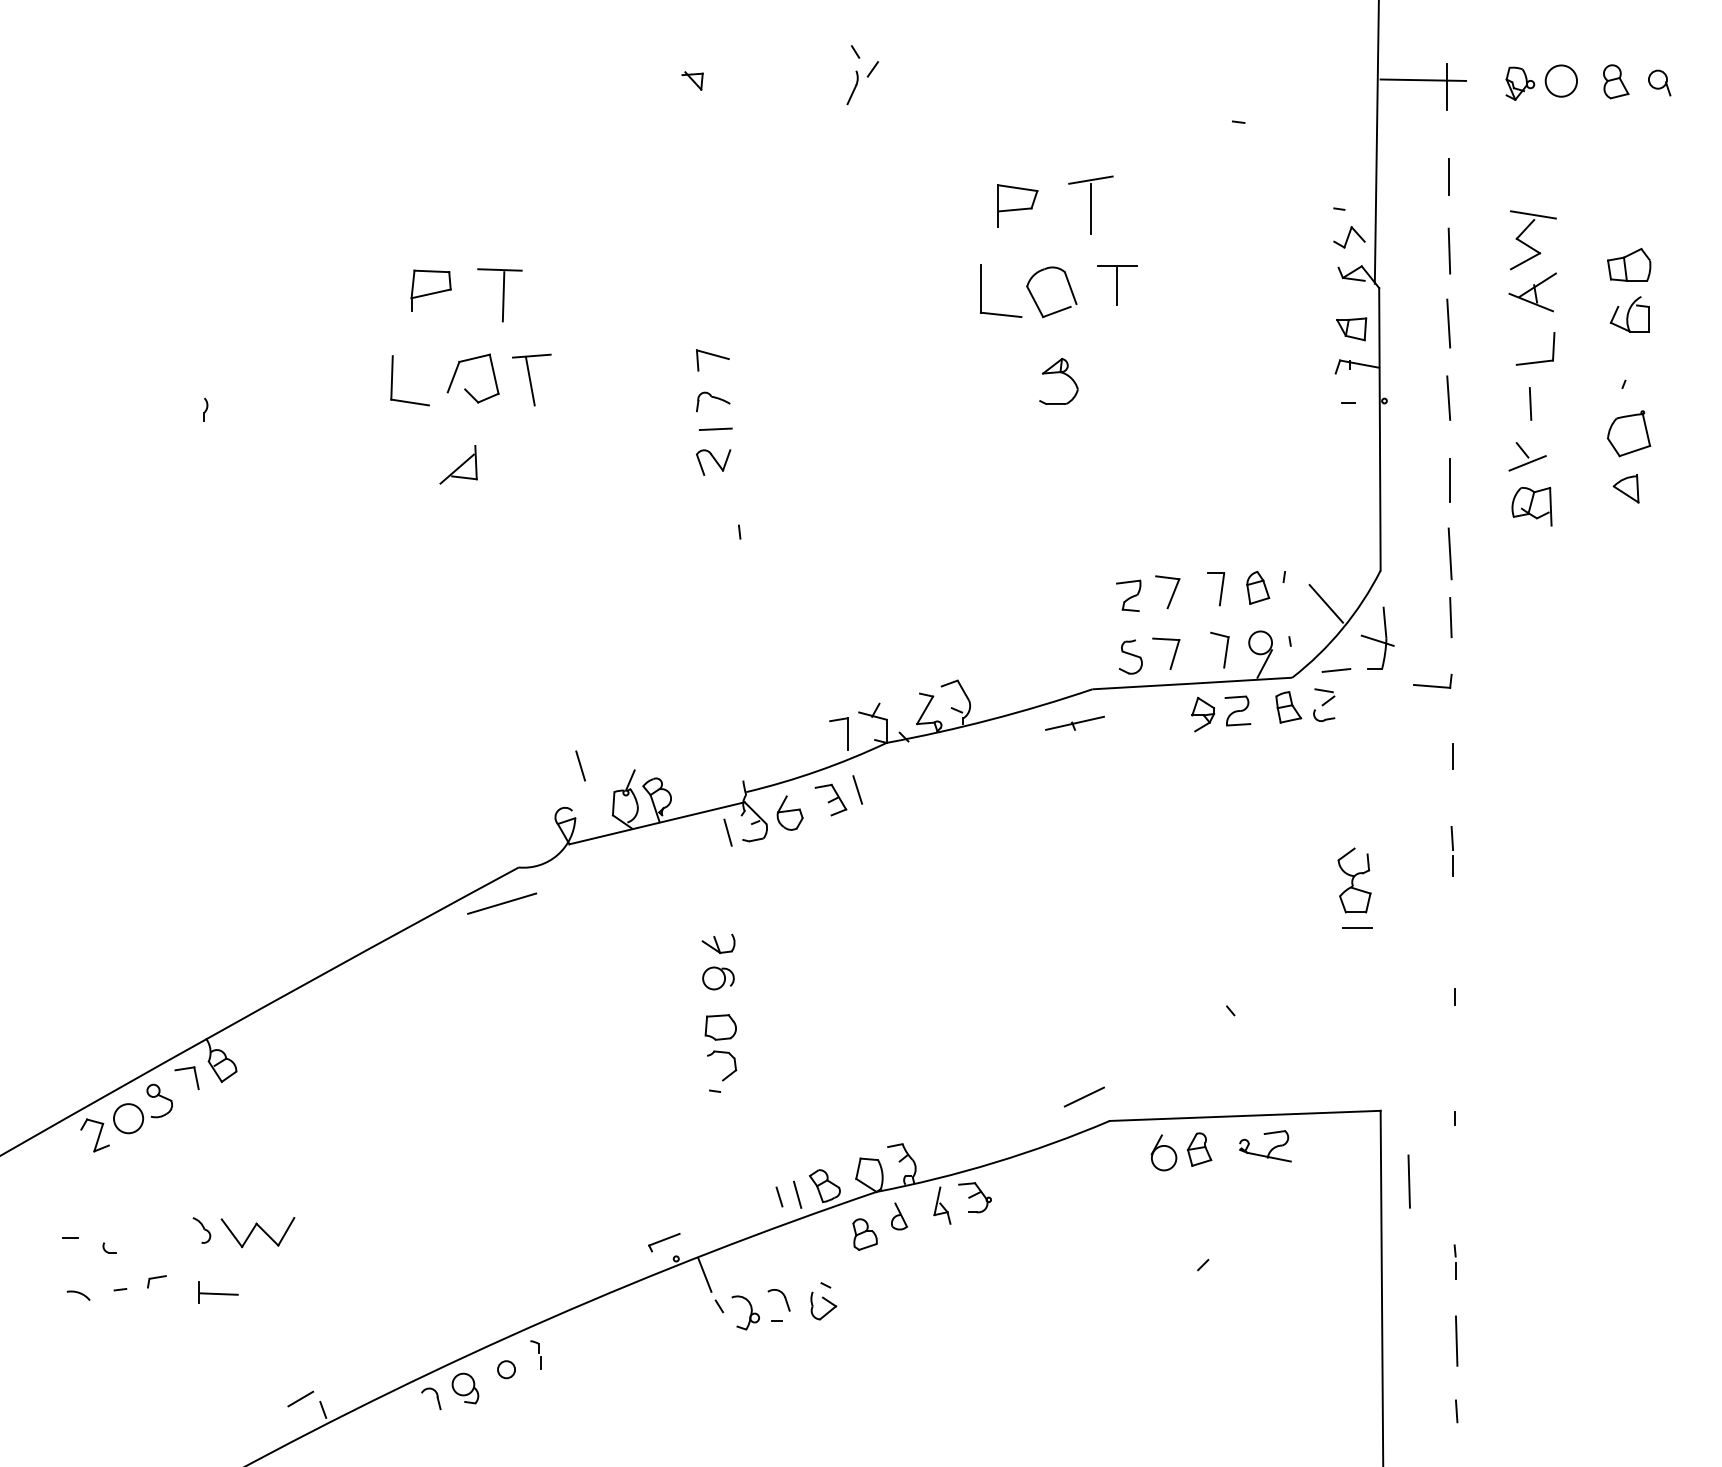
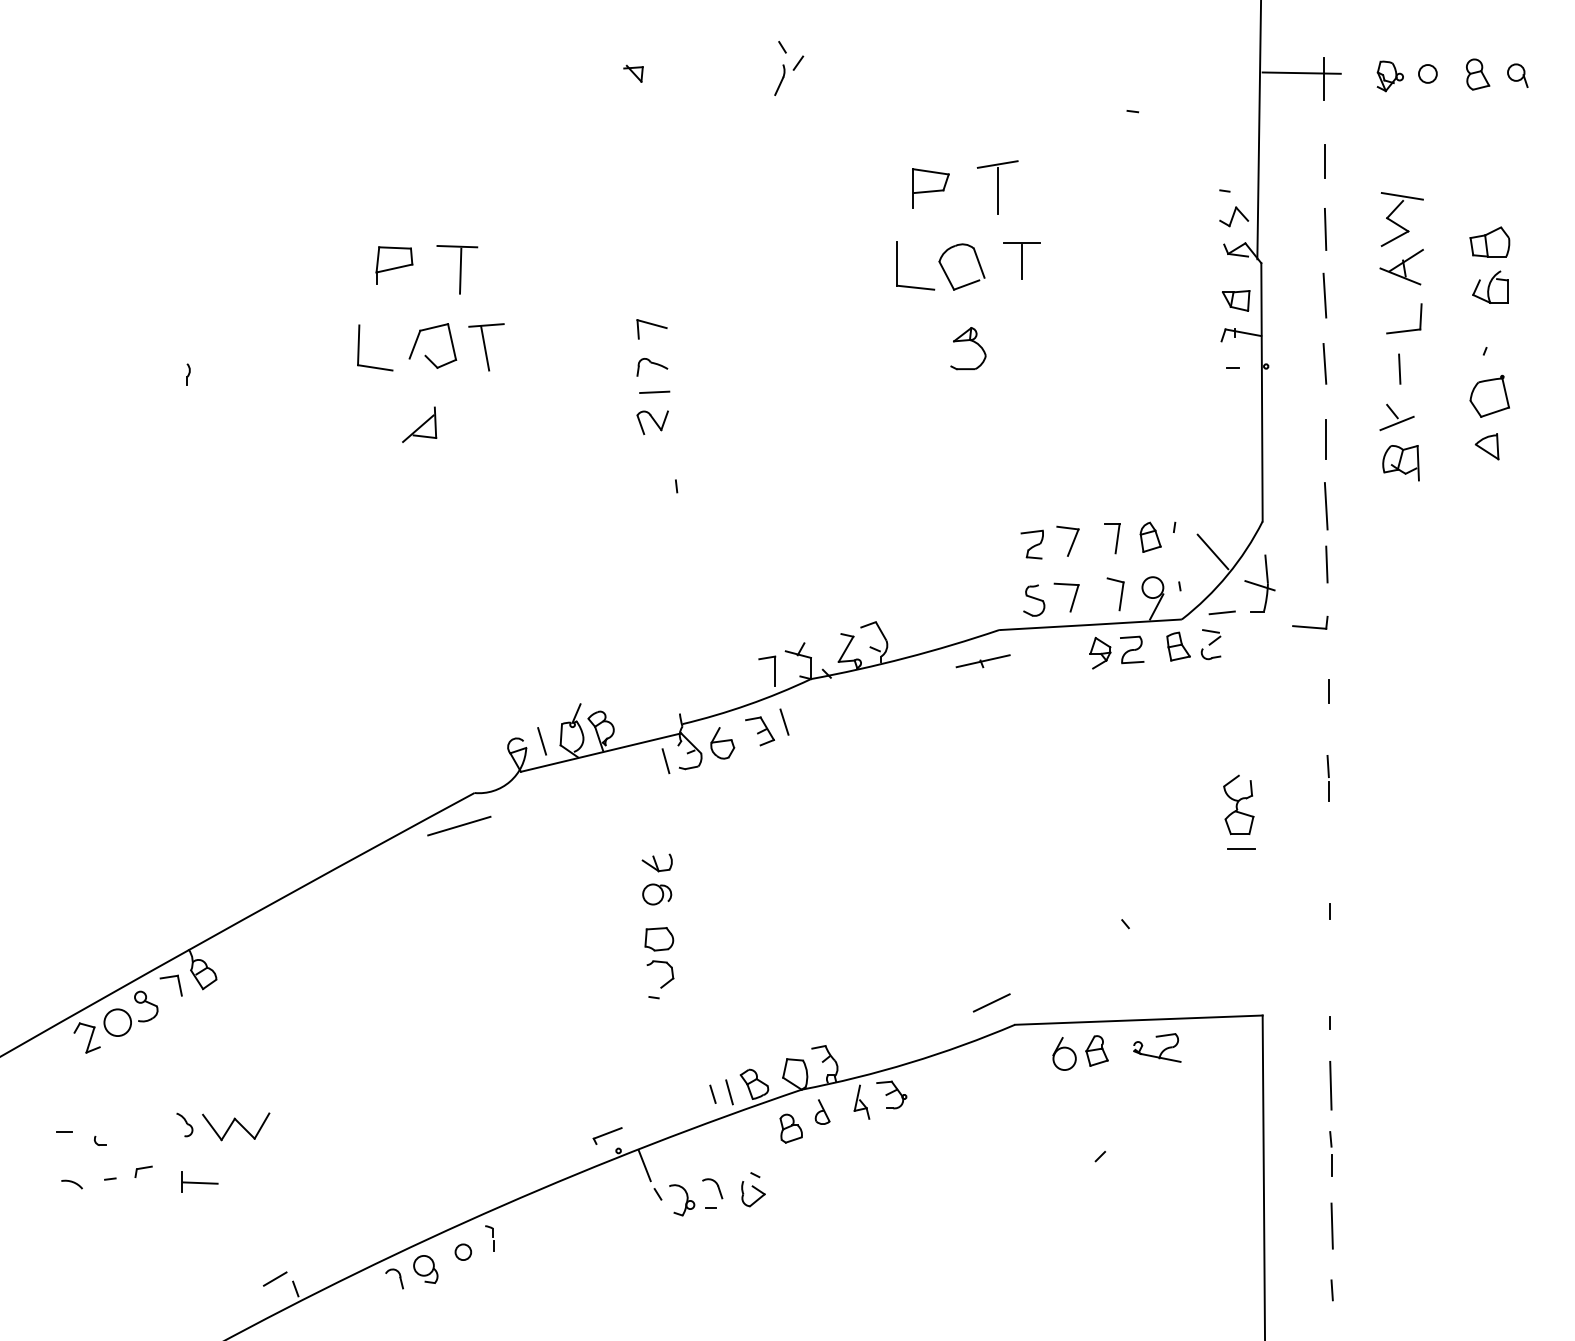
circle: (1561, 80) -> (1428, 73), size x0.62
line: (580, 765) -> (541, 740), moved
line: (1408, 1181) -> (1330, 1085), moved
part: (1454, 1261) -> (1330, 1153), size x1.43

